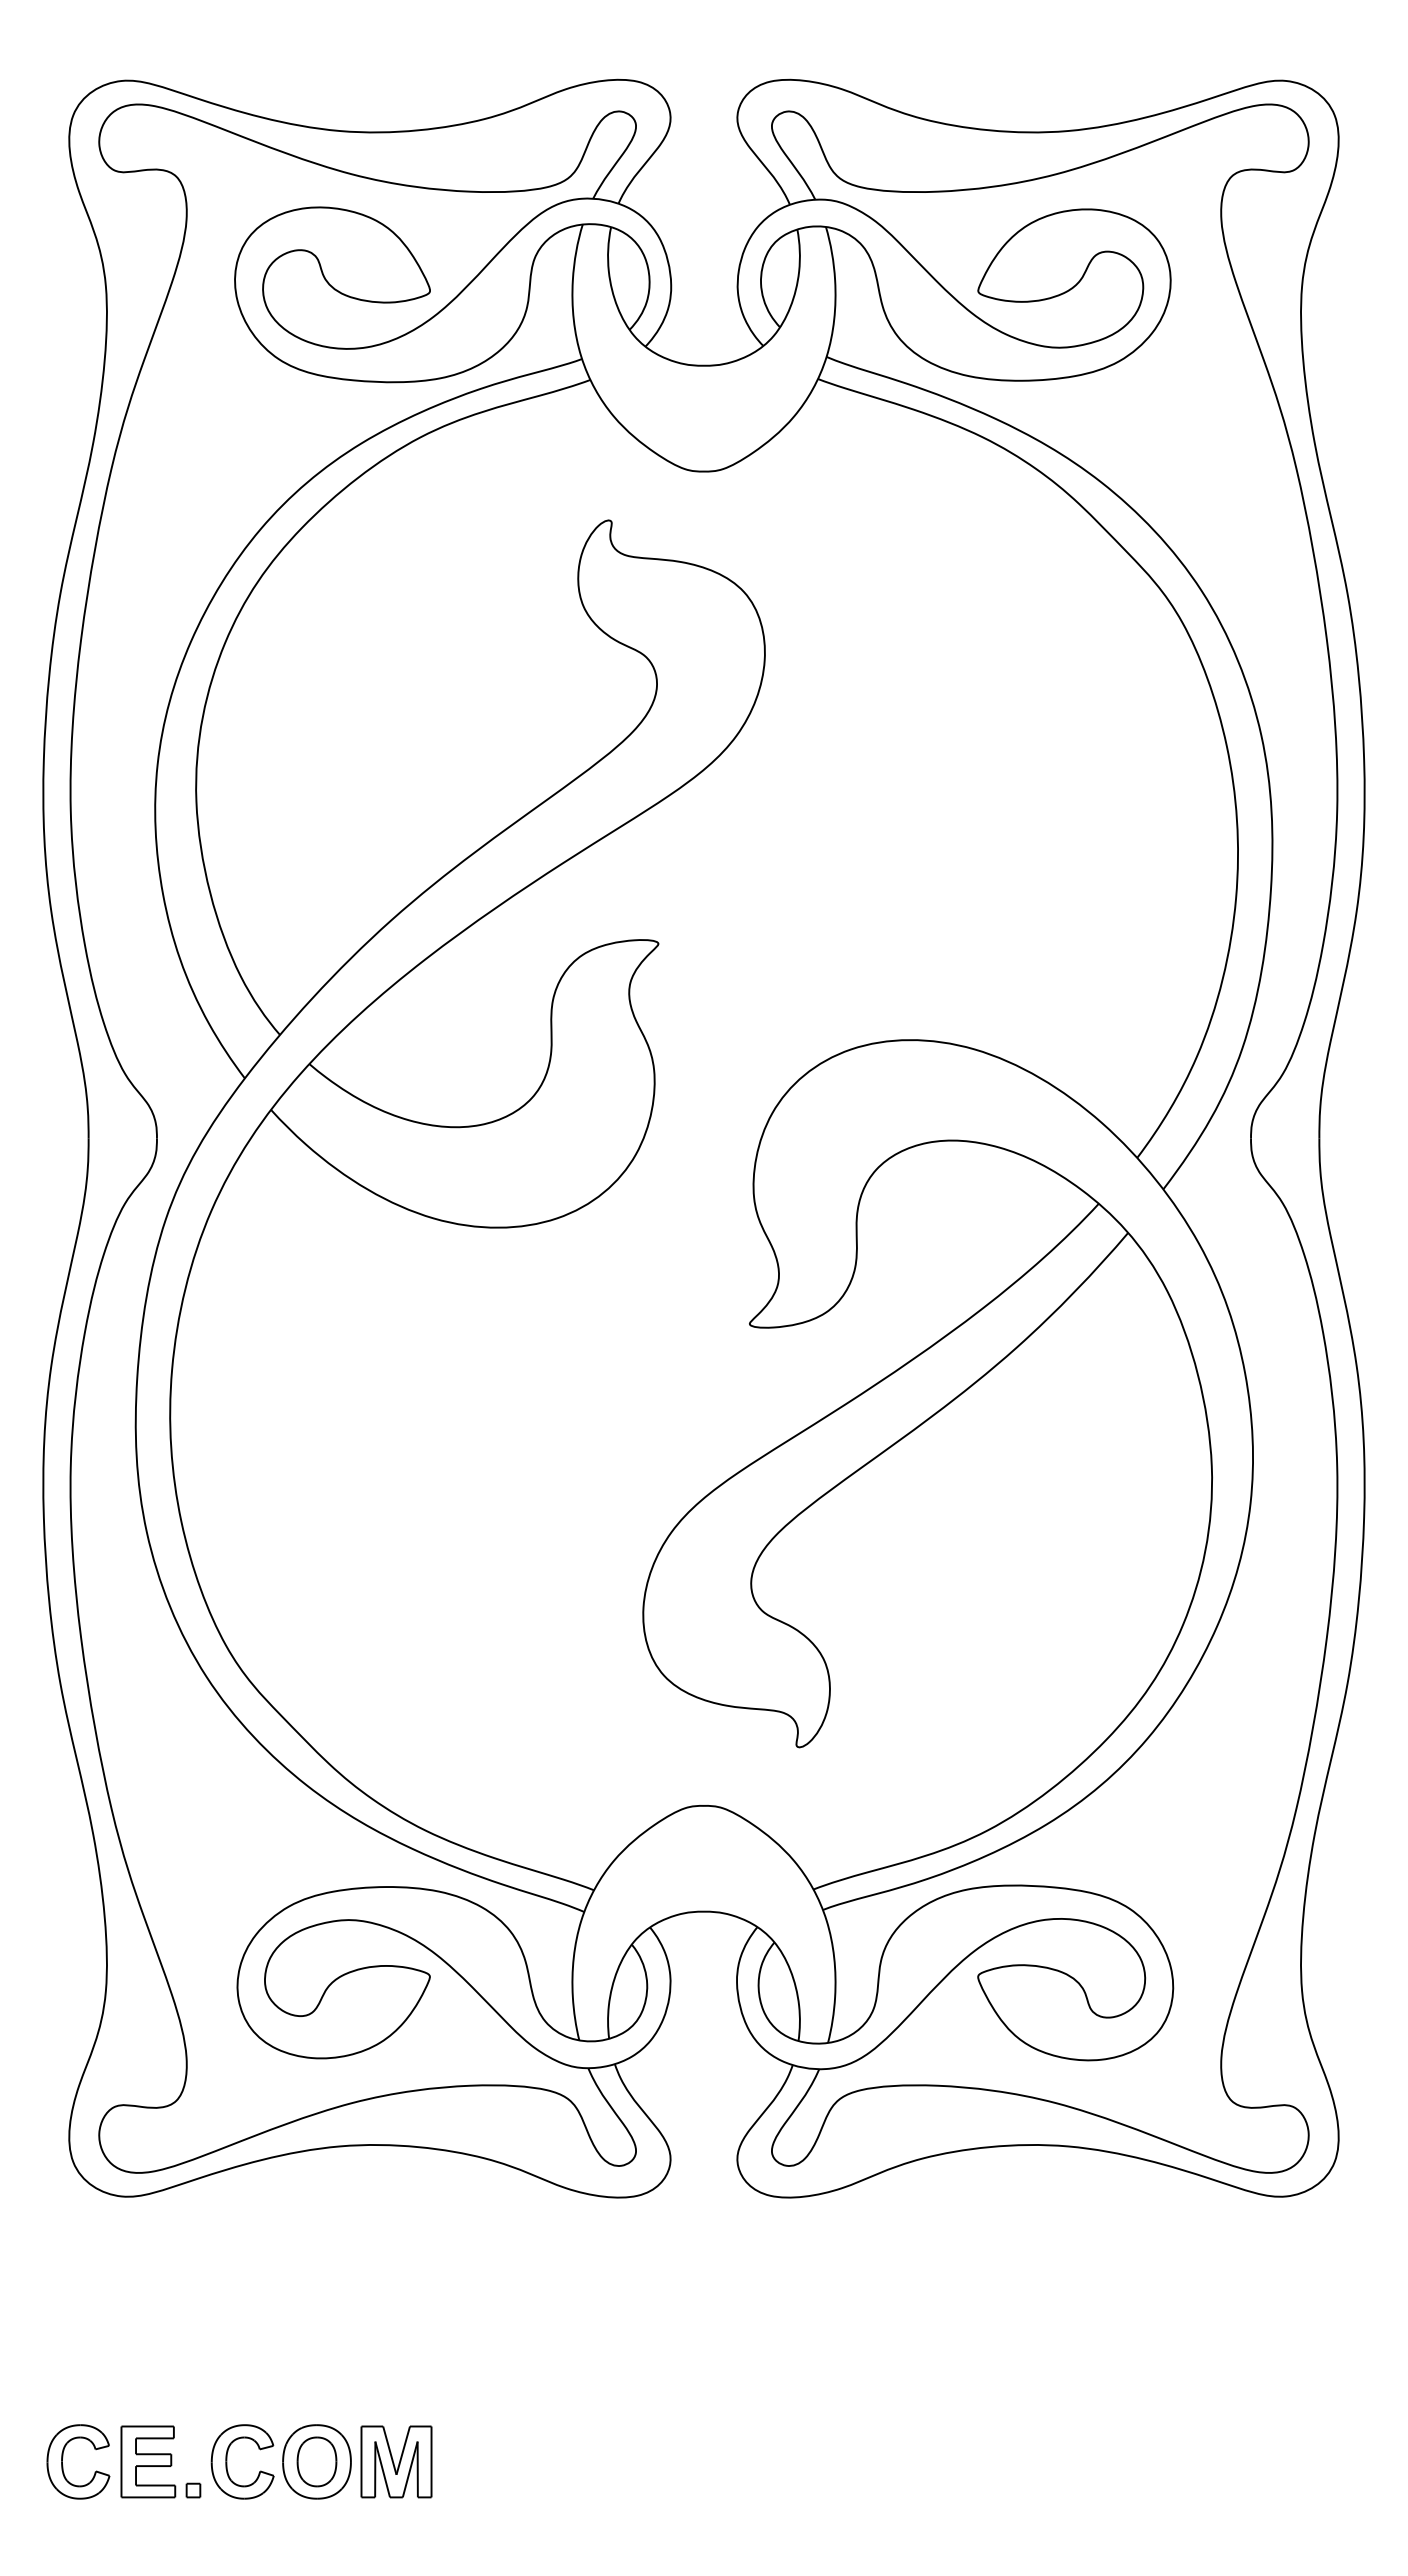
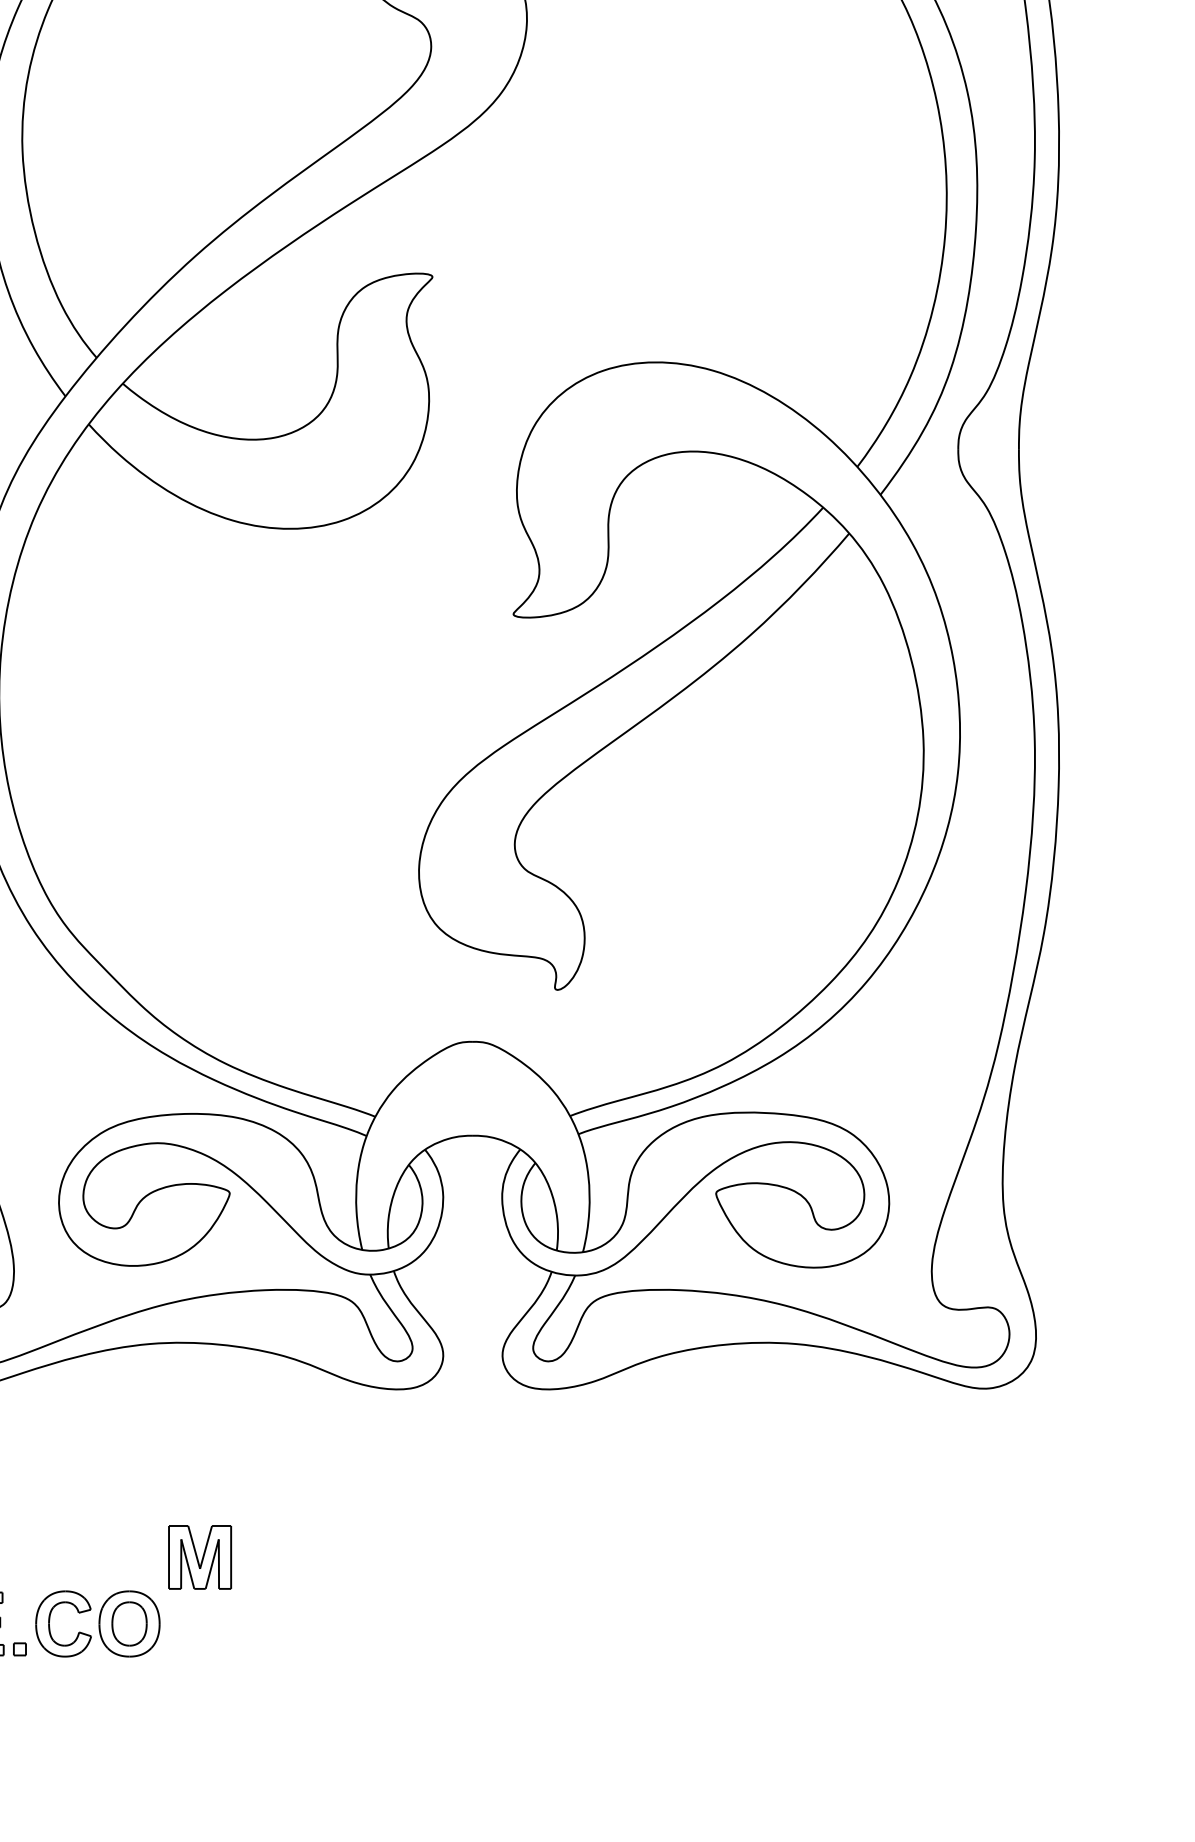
part: (396, 2461) -> (200, 1557), moved

